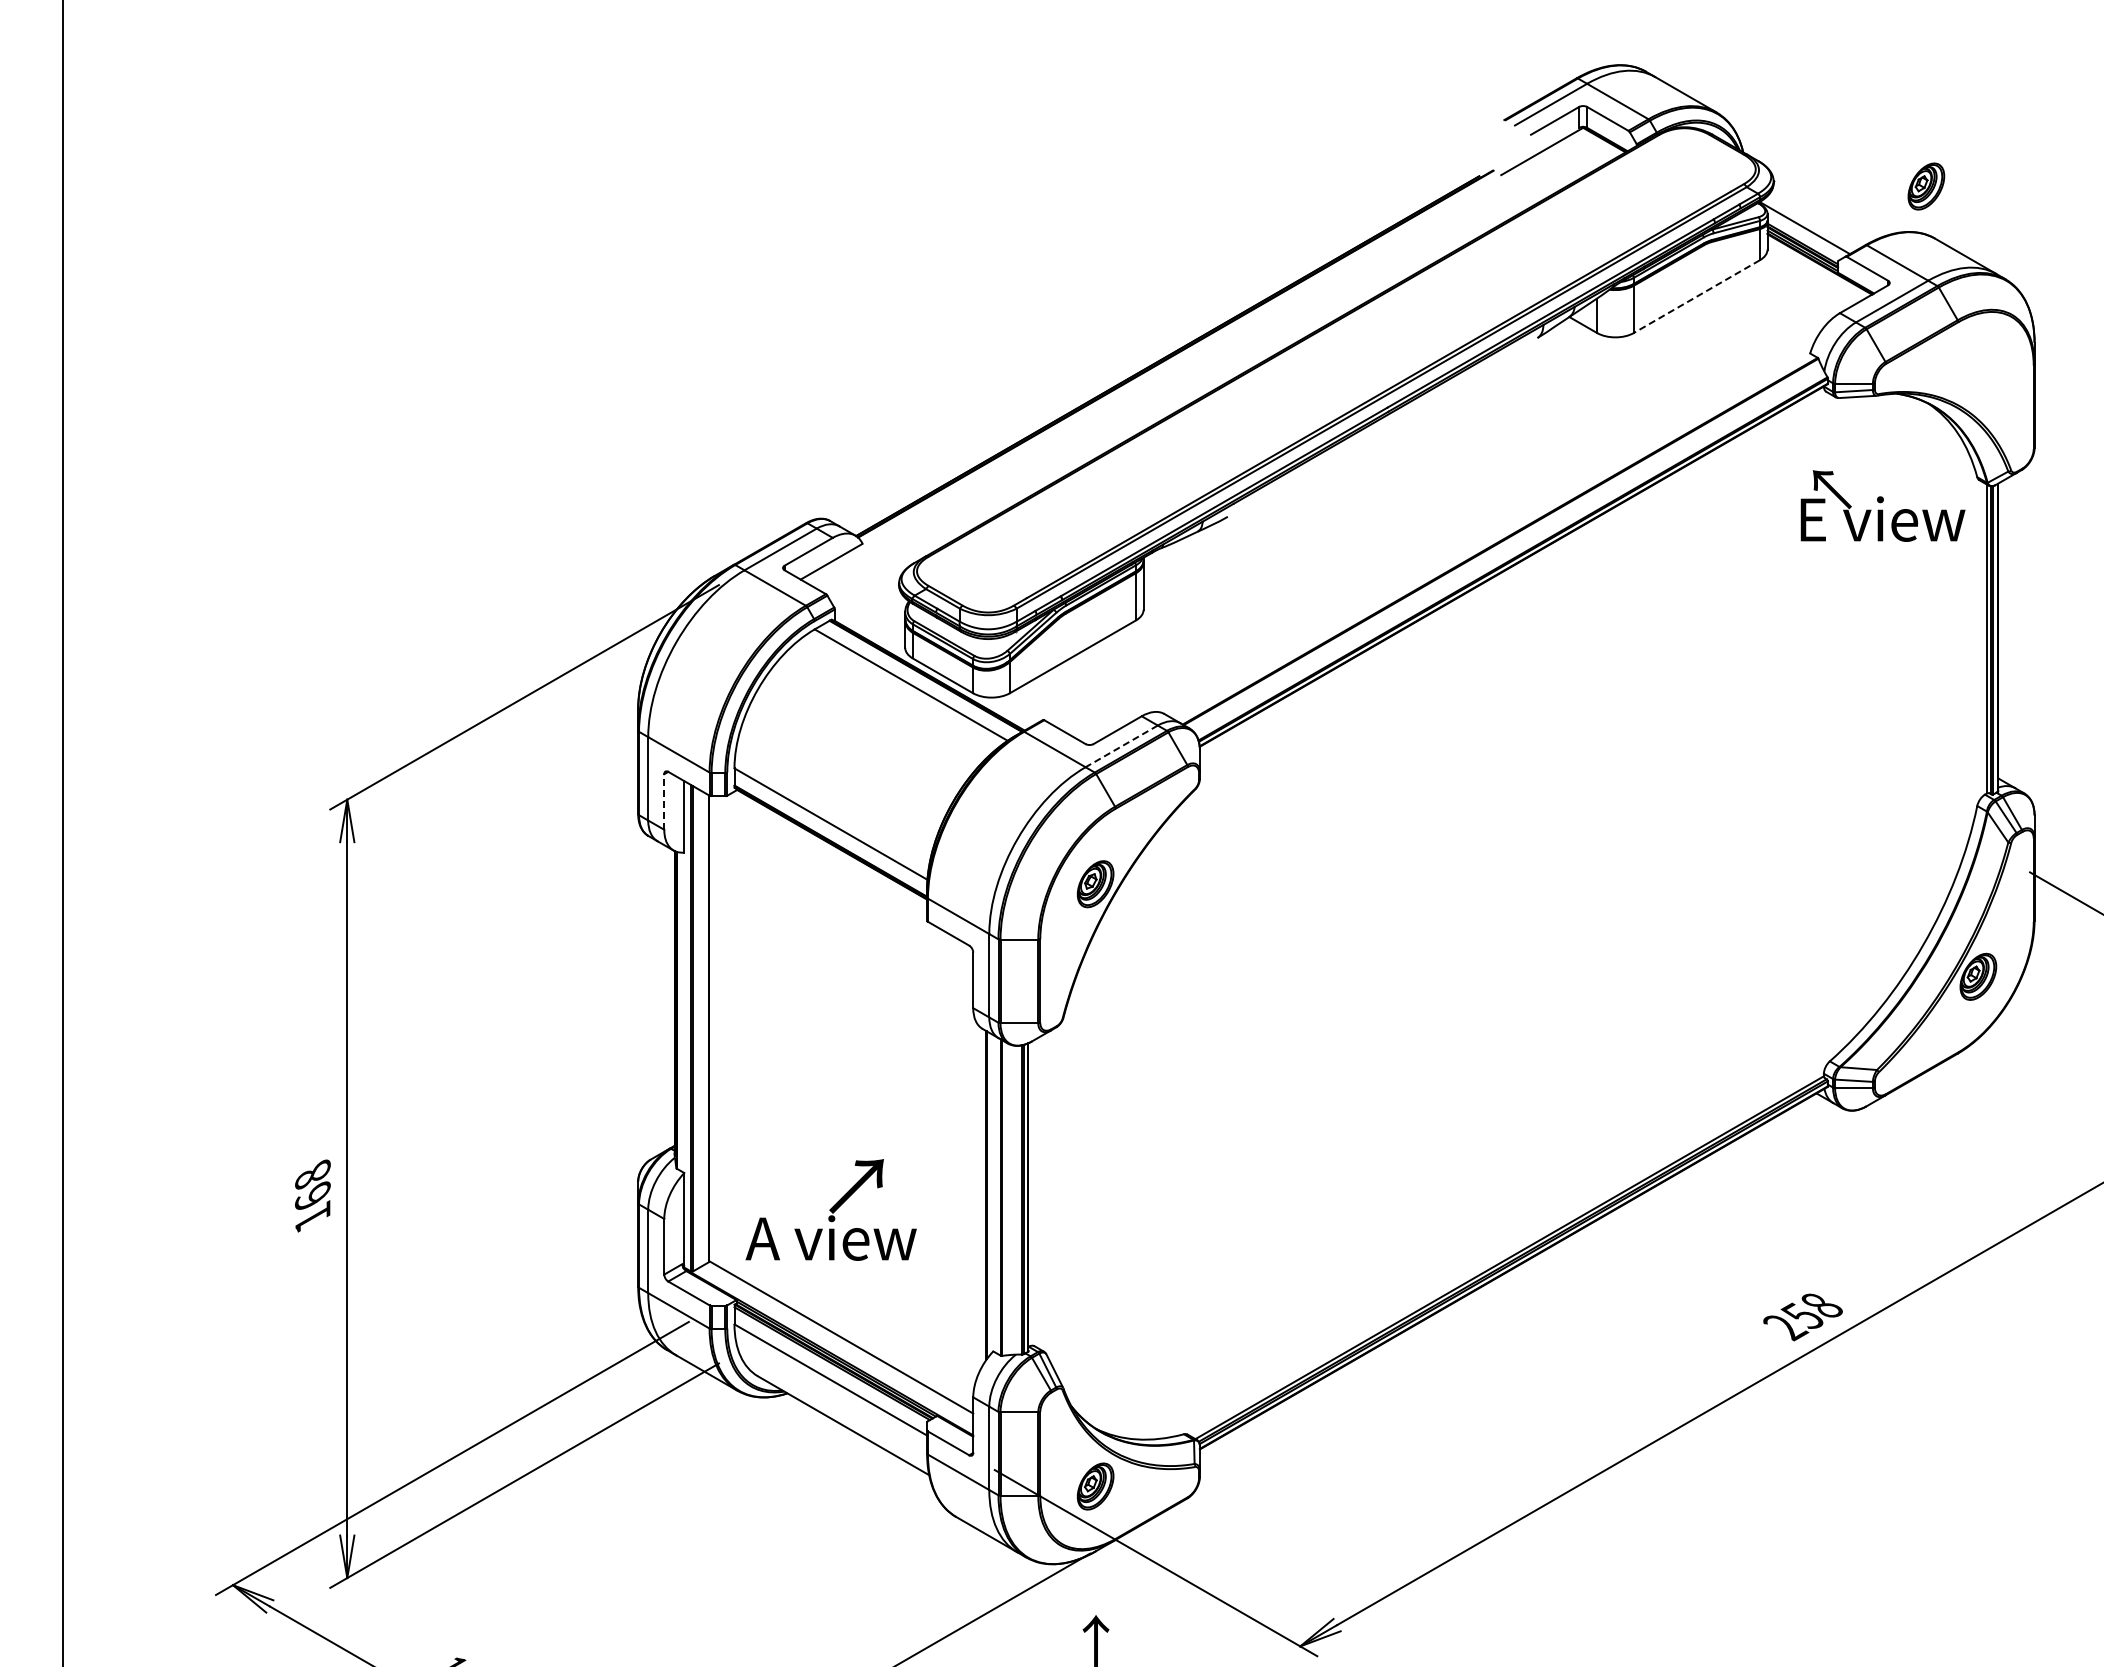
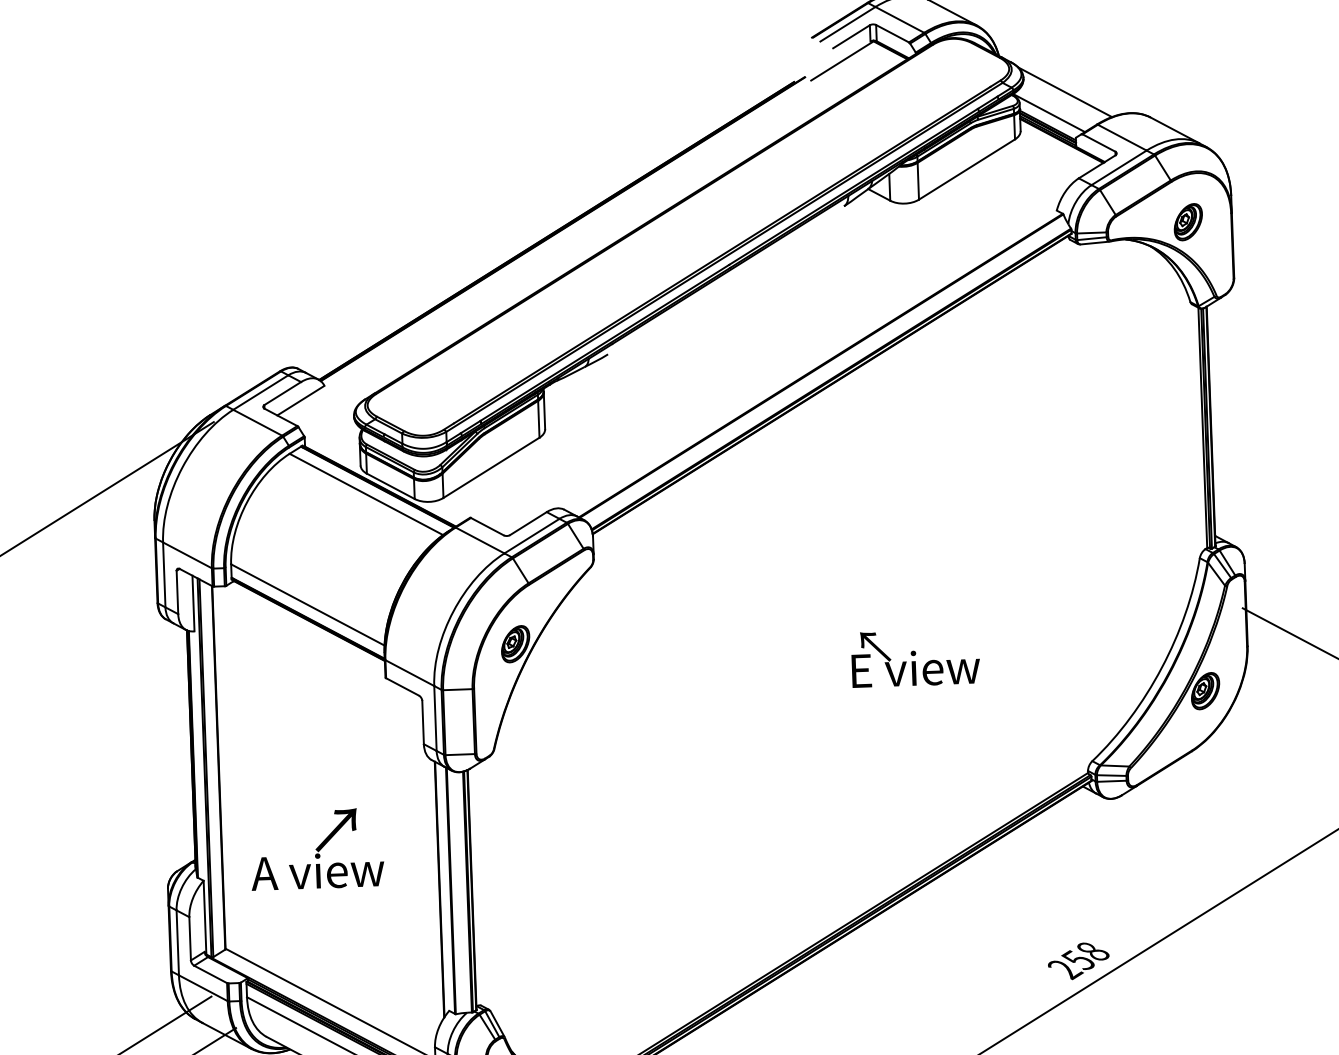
part: (1926, 186) -> (1188, 222), moved
line: (1826, 202) -> (1065, 92), added
line: (1696, 296) -> (966, 169), dashed -> solid
text: (1882, 505) -> (915, 657), moved
line: (1121, 746) -> (531, 536), dashed -> solid
line: (664, 801) -> (177, 592), dashed -> solid
text: (830, 1209) -> (316, 848), moved

